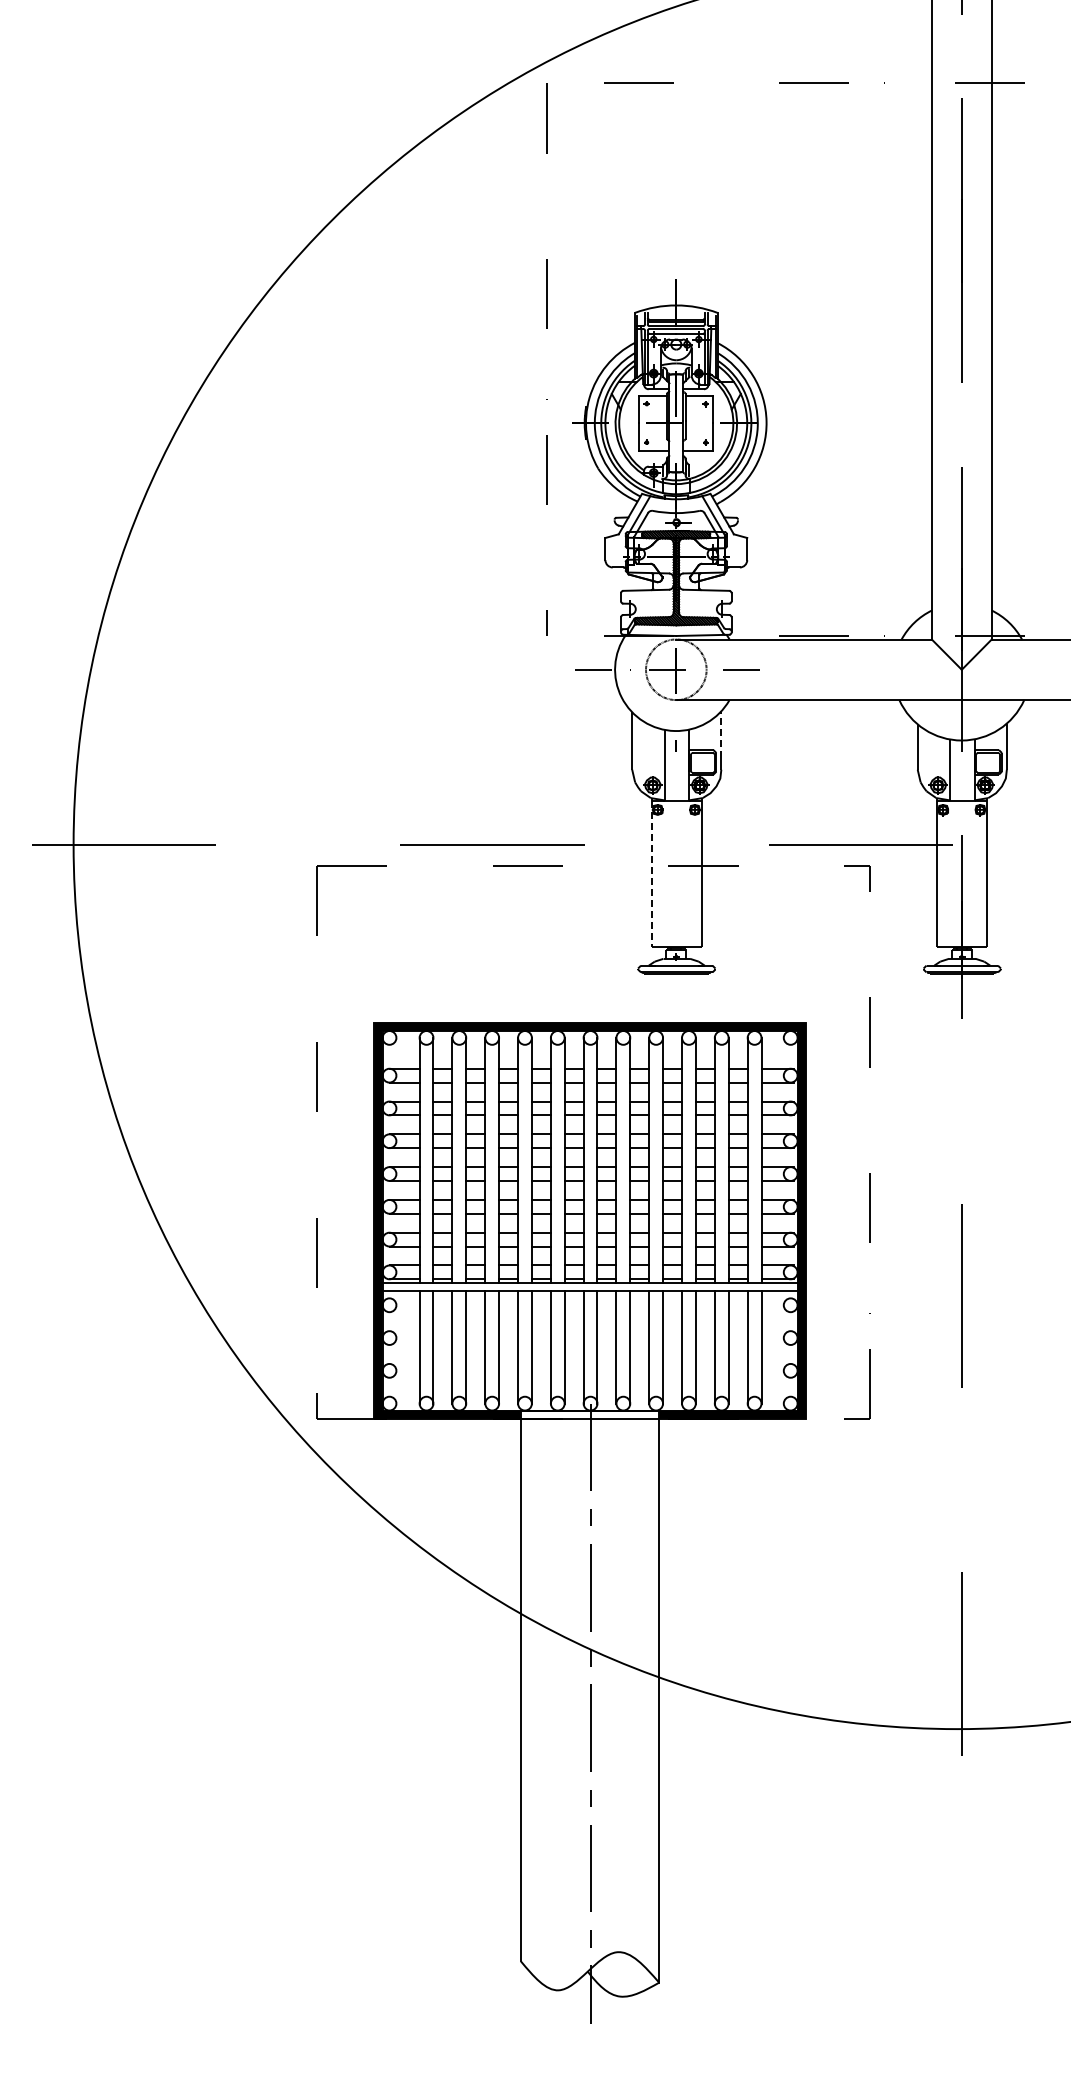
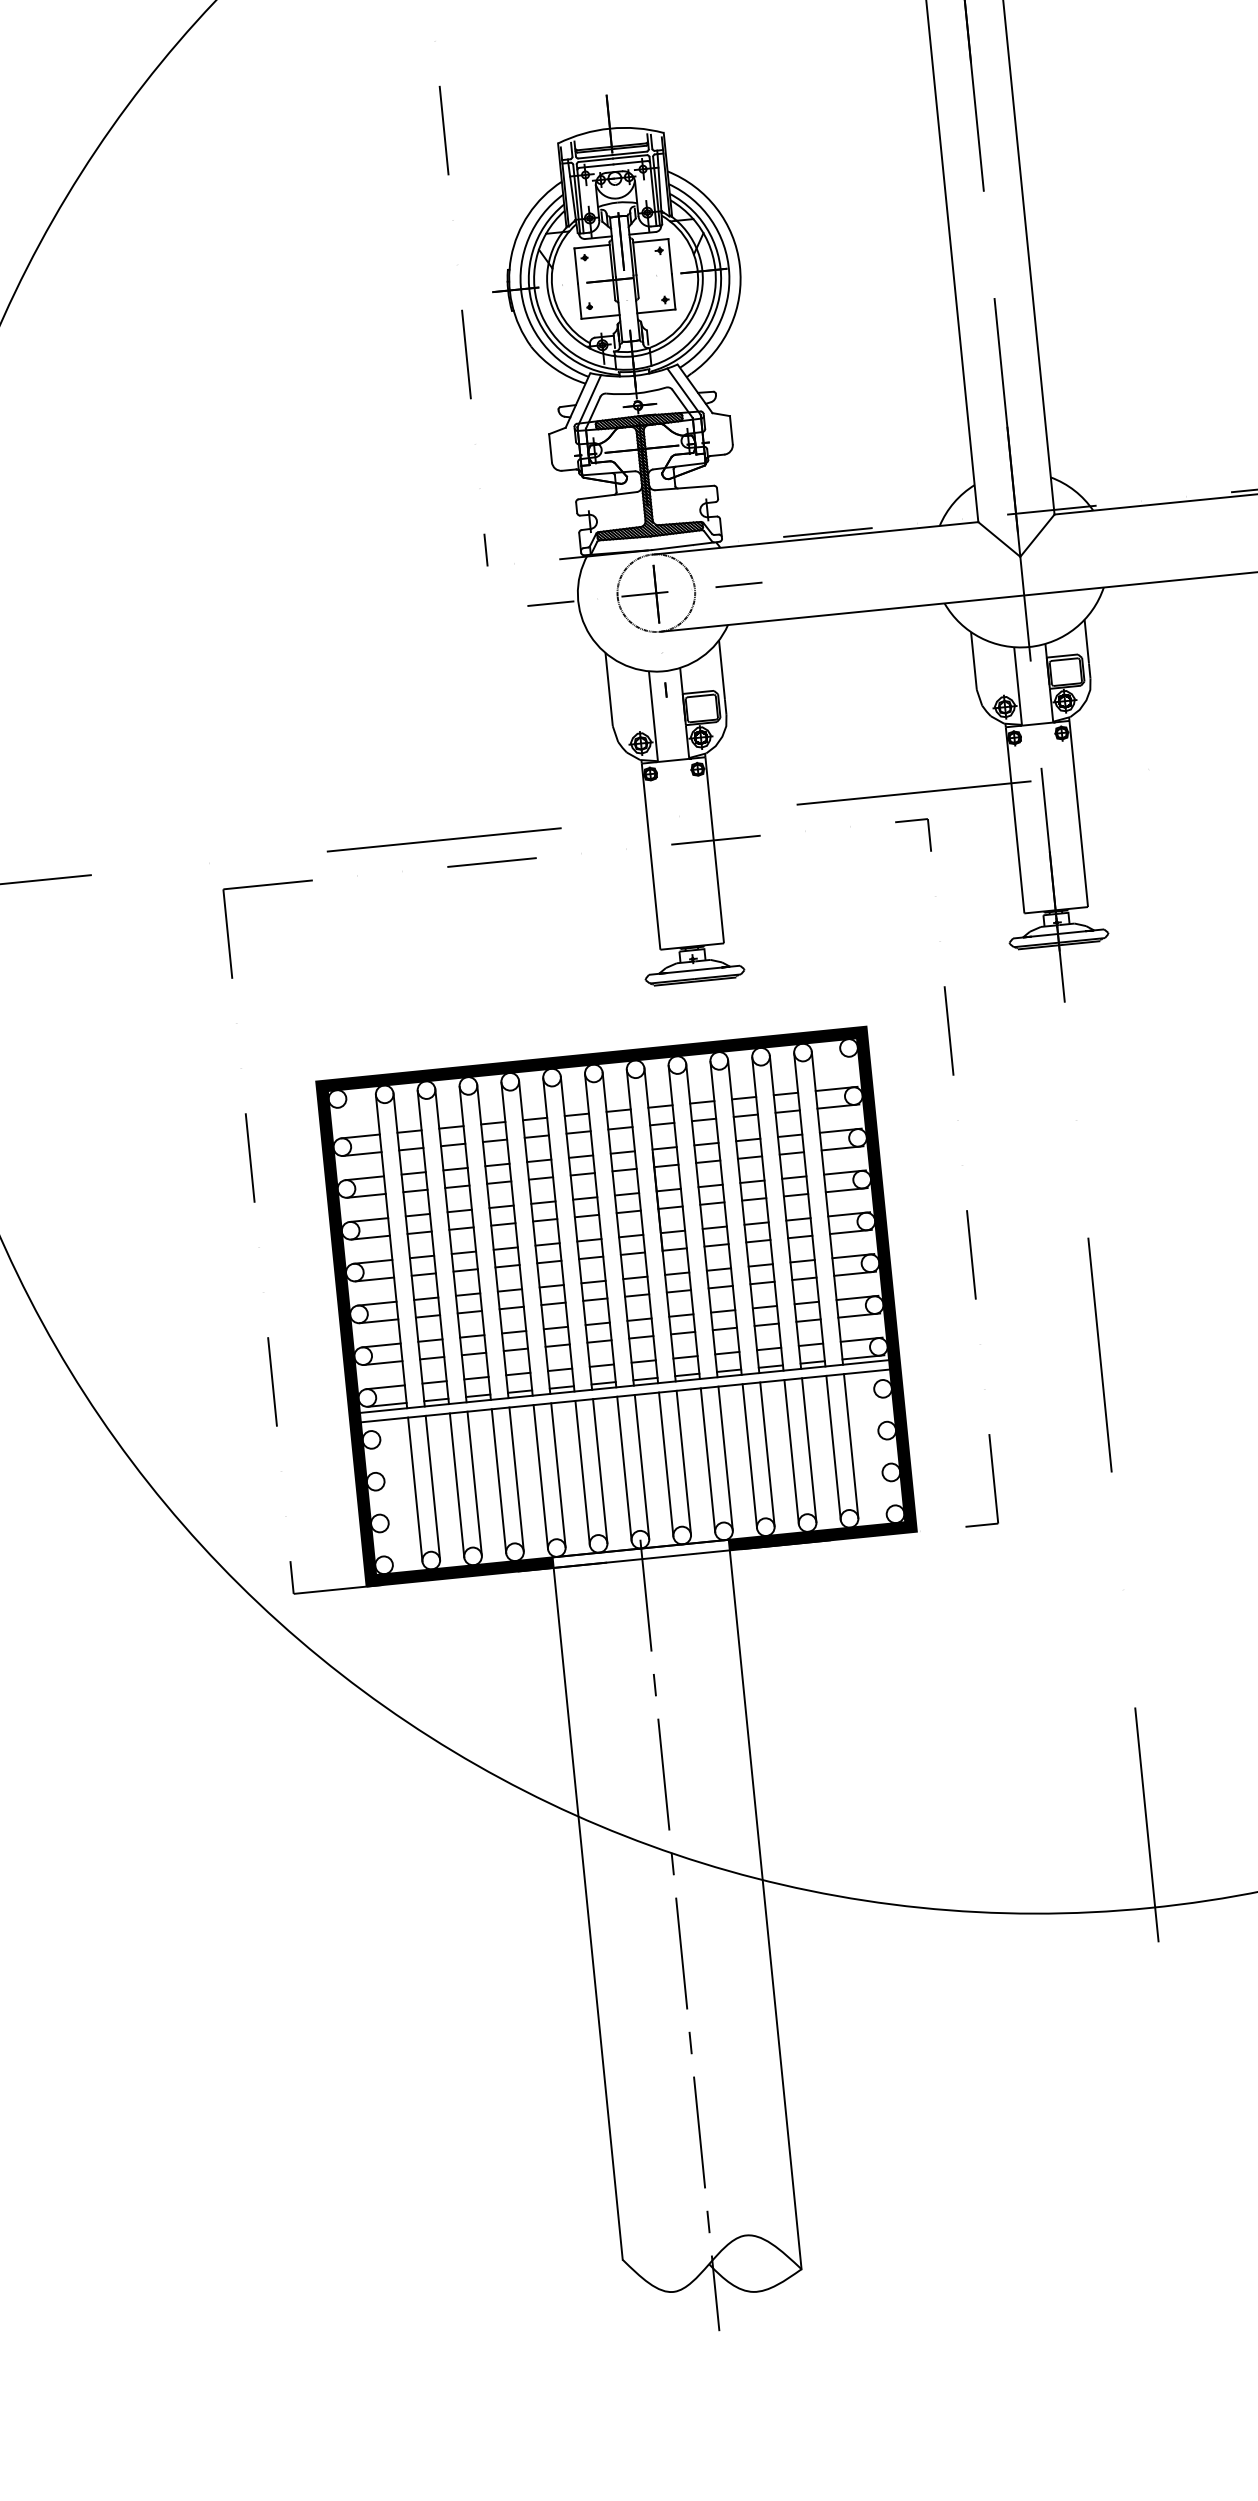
line: (721, 734) -> (722, 669), dashed -> solid
line: (651, 874) -> (650, 857), dashed -> solid

